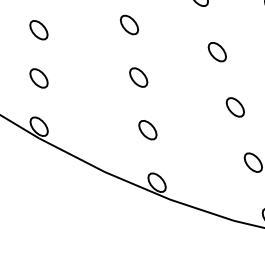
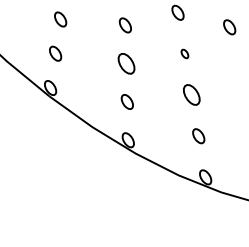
part: (216, 51) -> (184, 53), size x0.6
part: (137, 77) -> (125, 63), size x1.4
part: (234, 108) -> (191, 95), size x1.4

